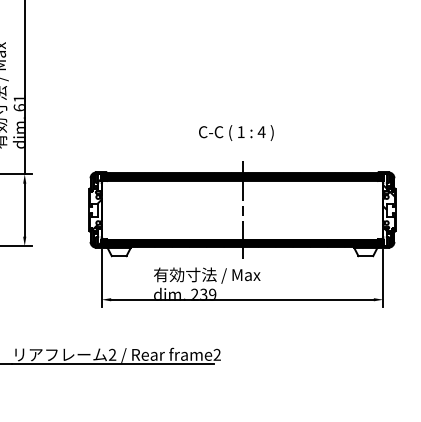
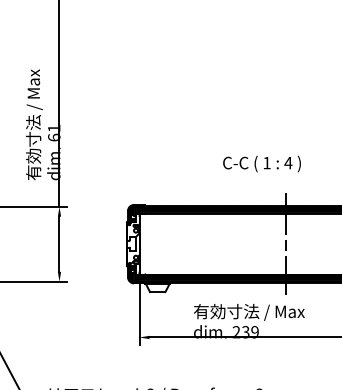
text: (236, 132) -> (262, 163), moved

